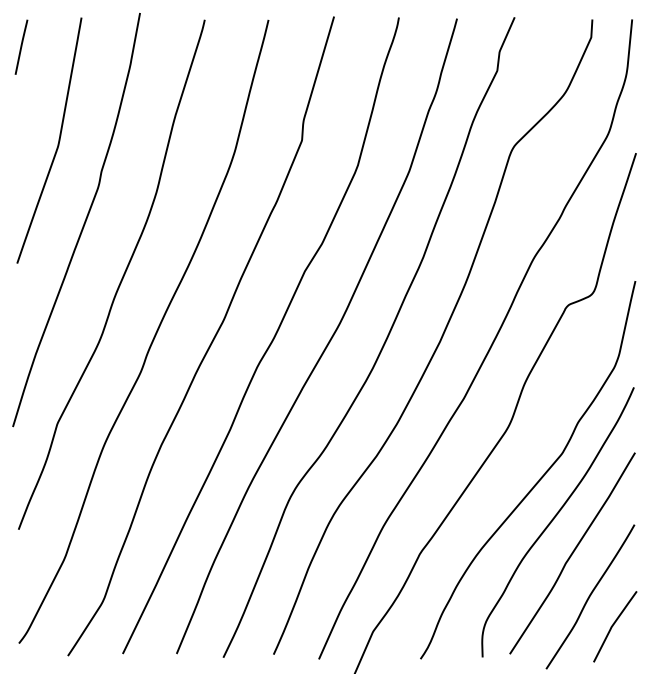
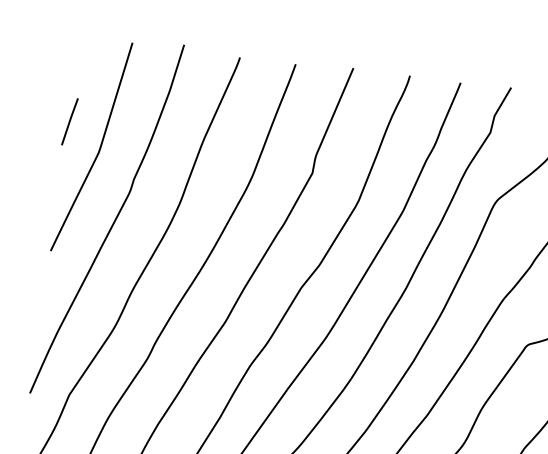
line: (21, 46) -> (69, 121), moved

